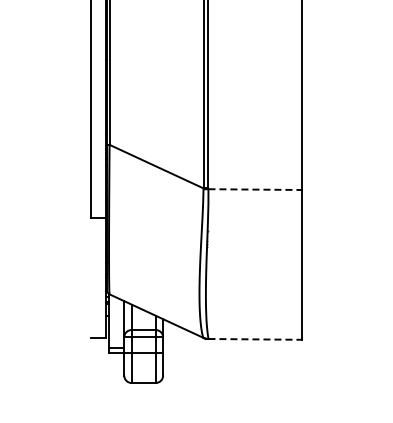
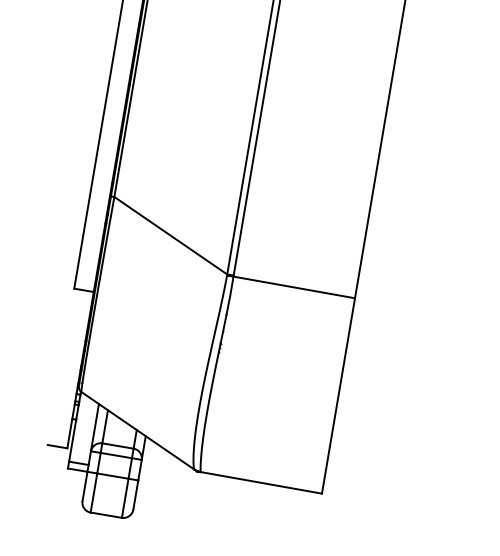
line: (255, 189) -> (294, 287), dashed -> solid
line: (255, 339) -> (261, 483), dashed -> solid

